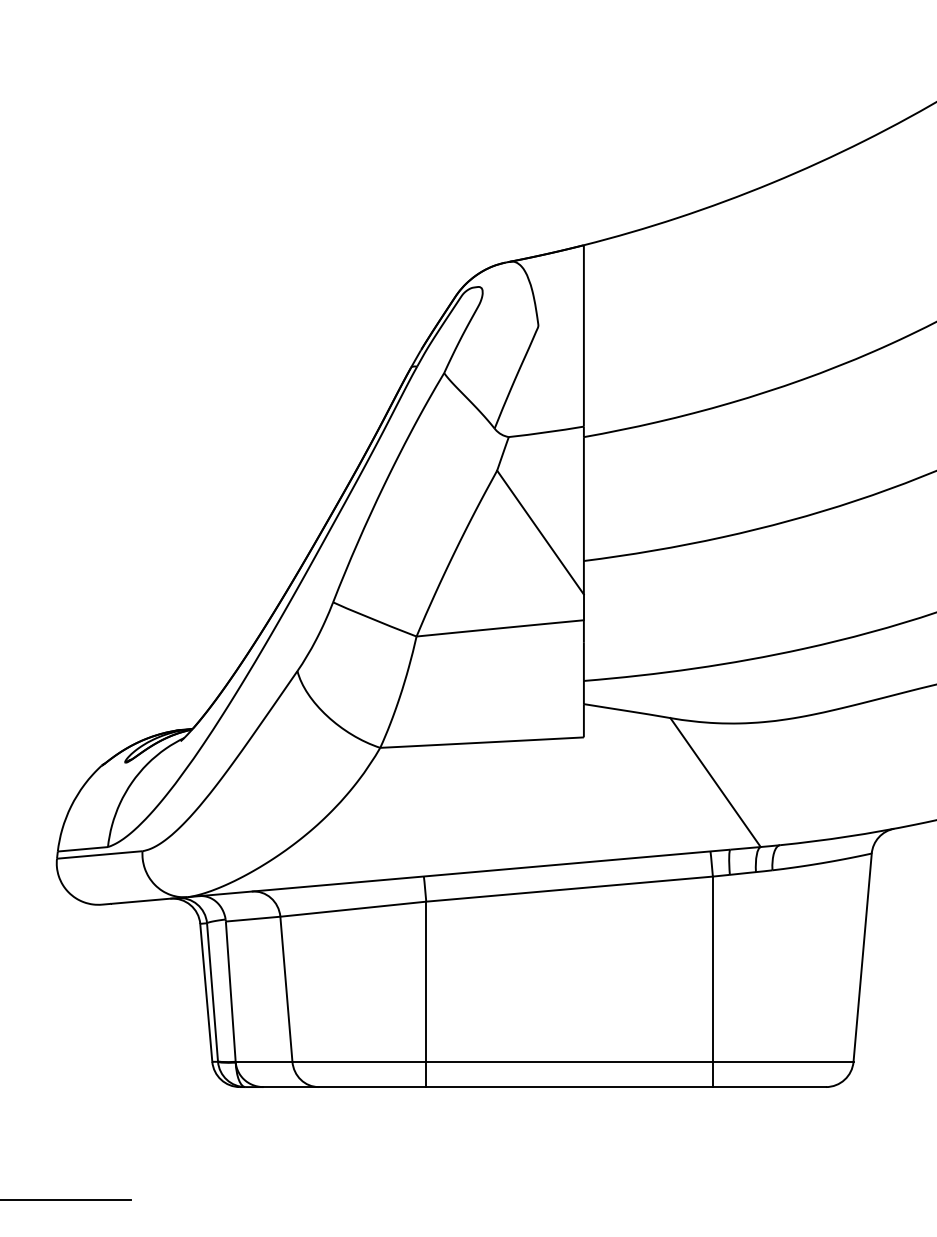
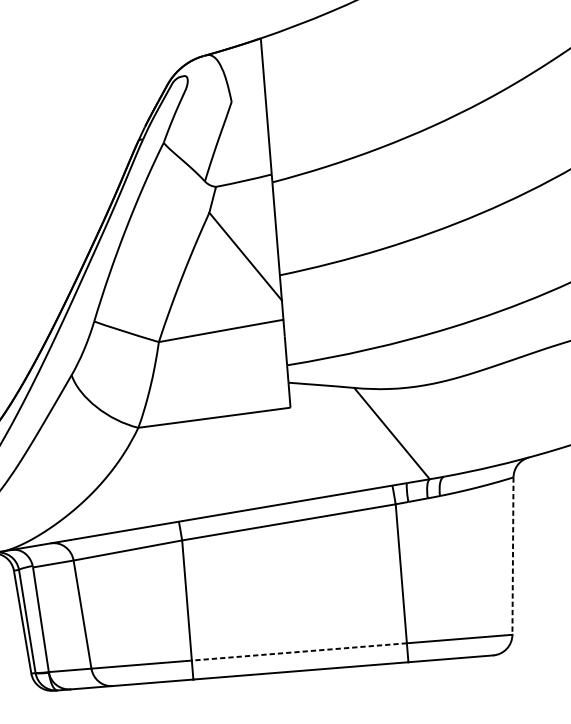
line: (862, 957) -> (512, 555), solid -> dashed
line: (569, 1061) -> (299, 651), solid -> dashed

